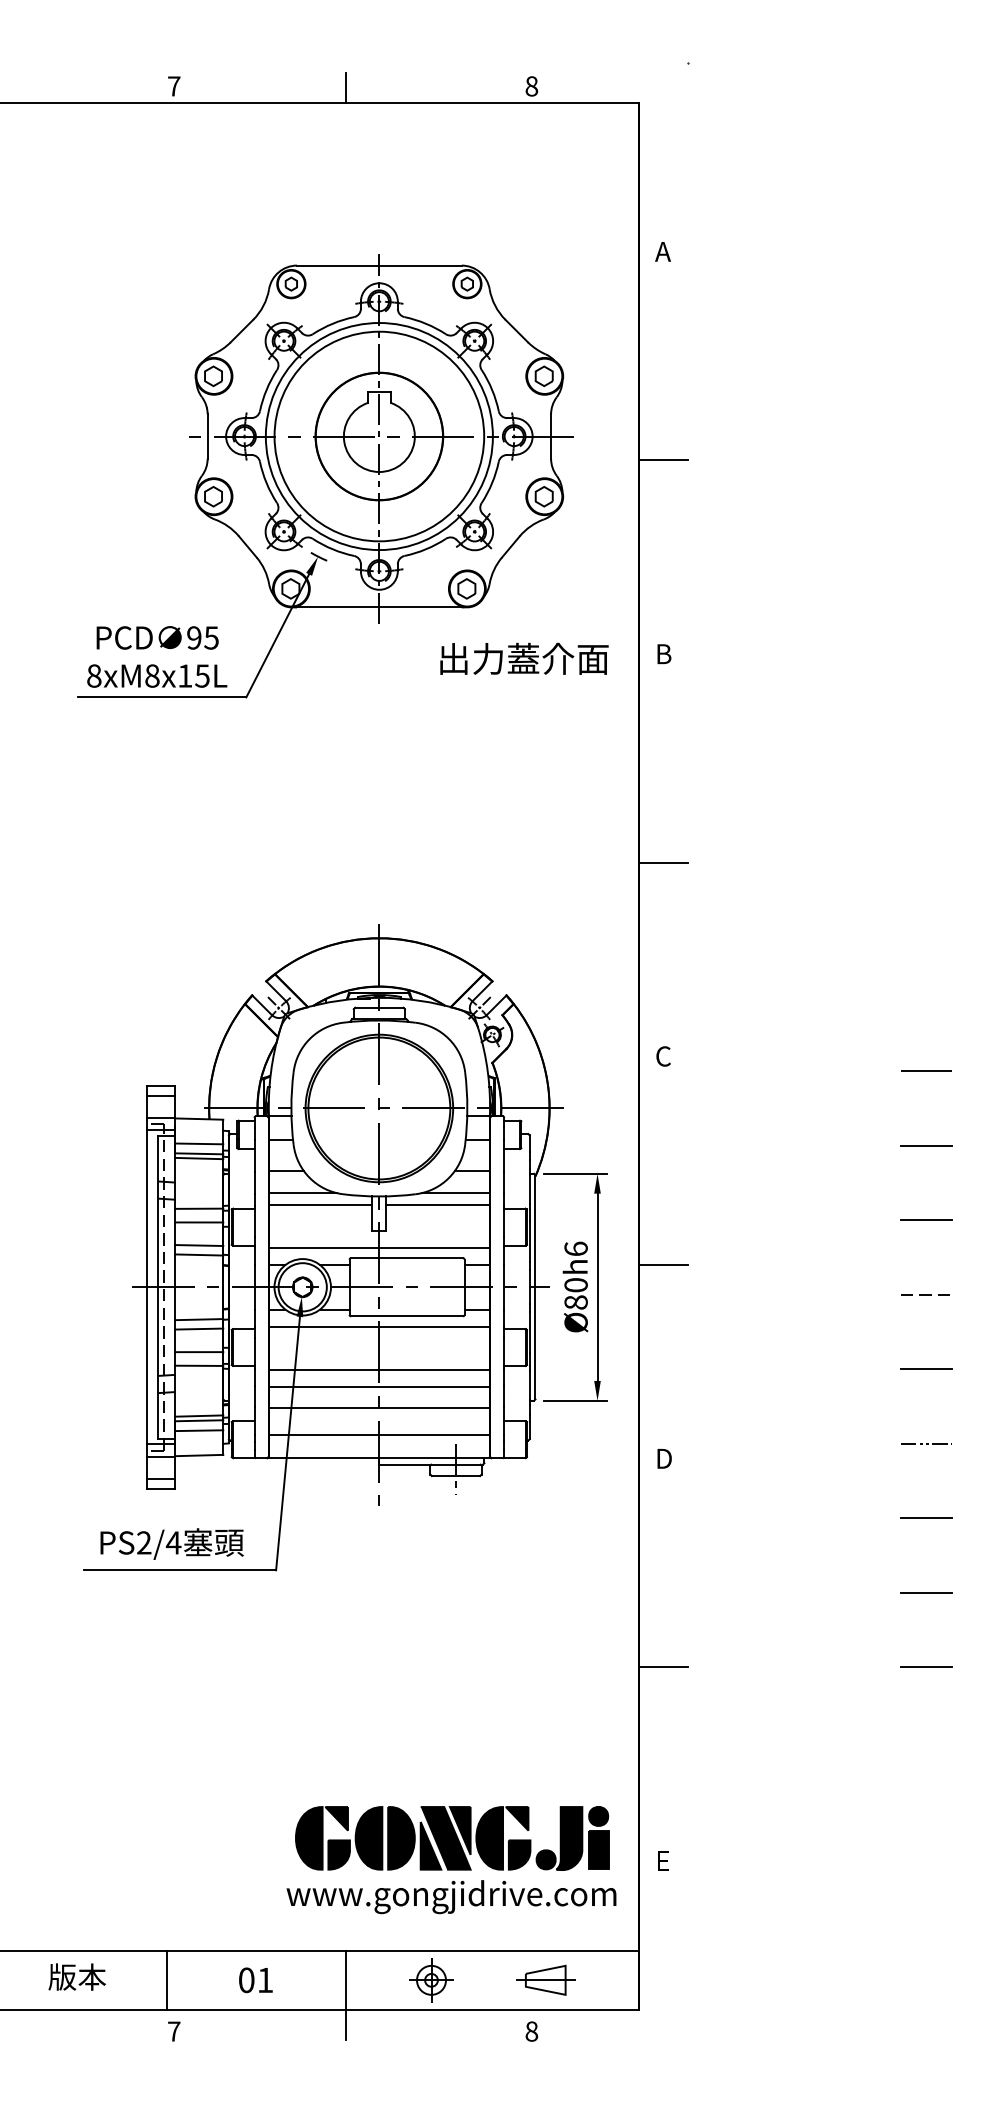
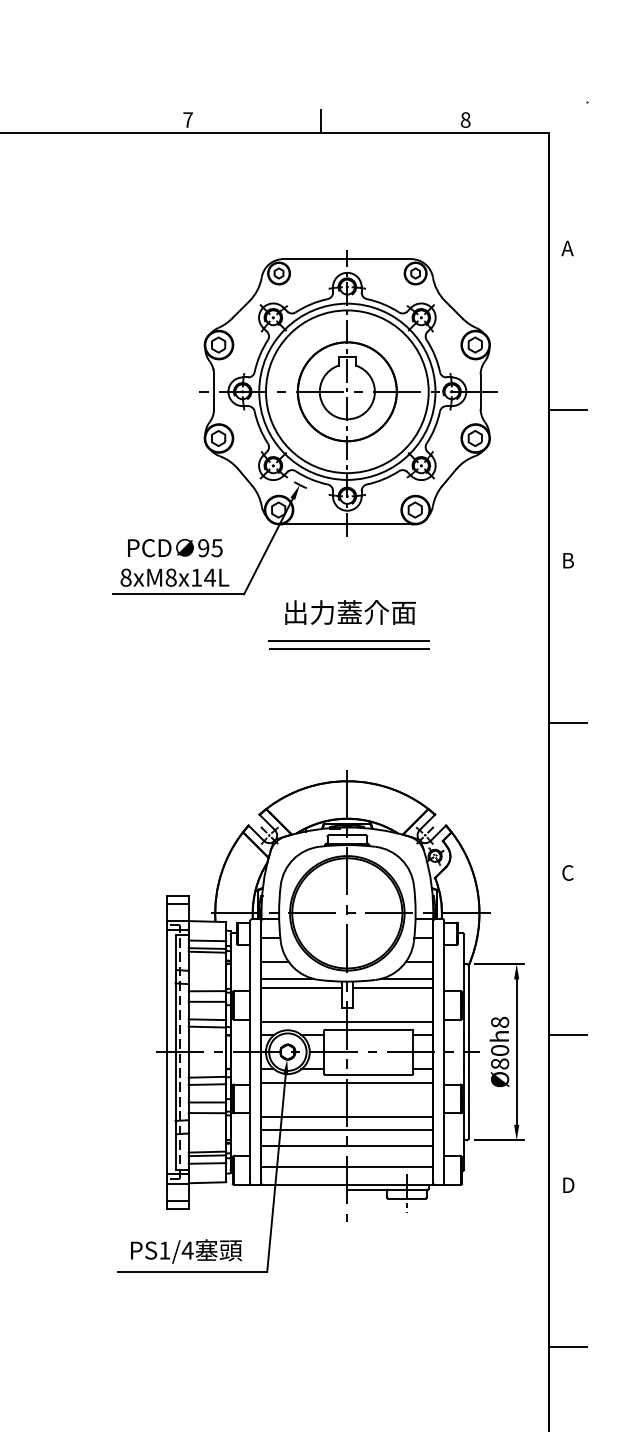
text: (524, 658) -> (350, 612), moved
text: (202, 675) -> (210, 577), 8xM8x15L -> 8xM8x14L
line: (381, 757) -> (349, 640), added
line: (382, 767) -> (349, 648), added
text: (575, 1248) -> (499, 1022), Ø80h6 -> Ø80h8
text: (144, 1542) -> (165, 1250), PS2/4 -> PS1/4

